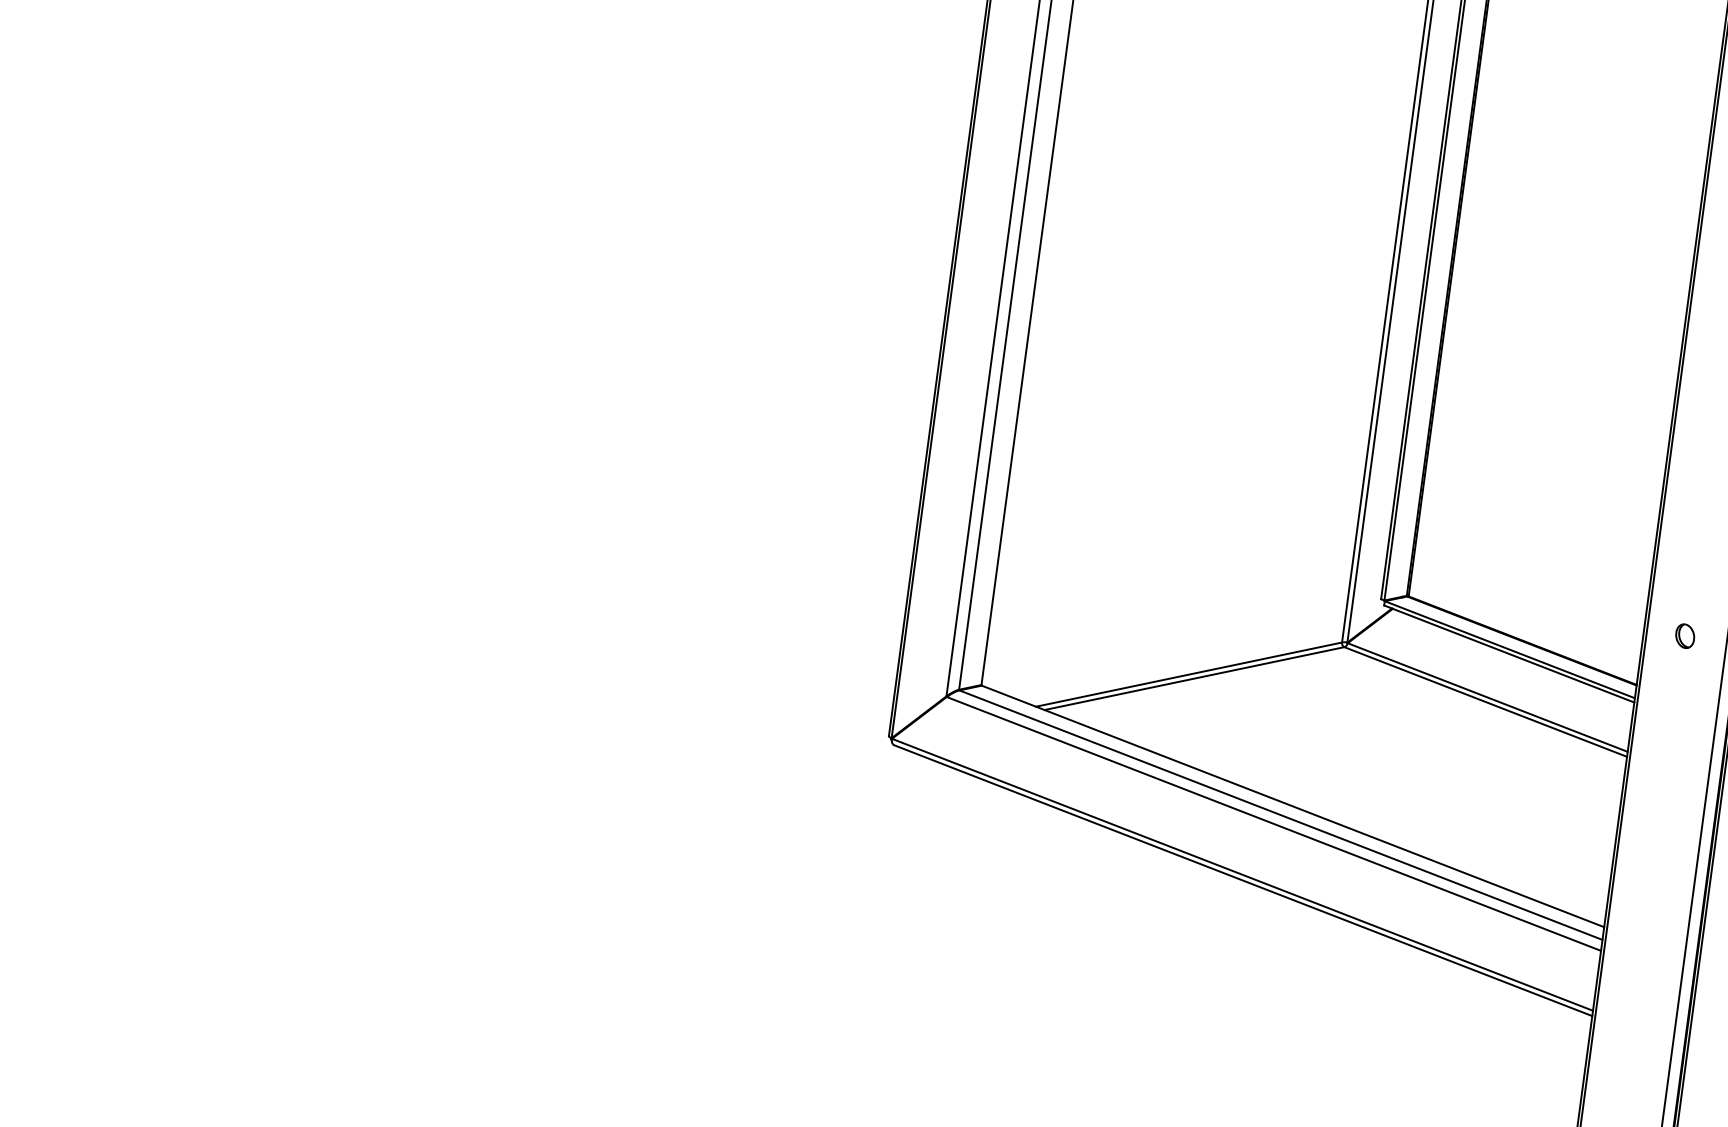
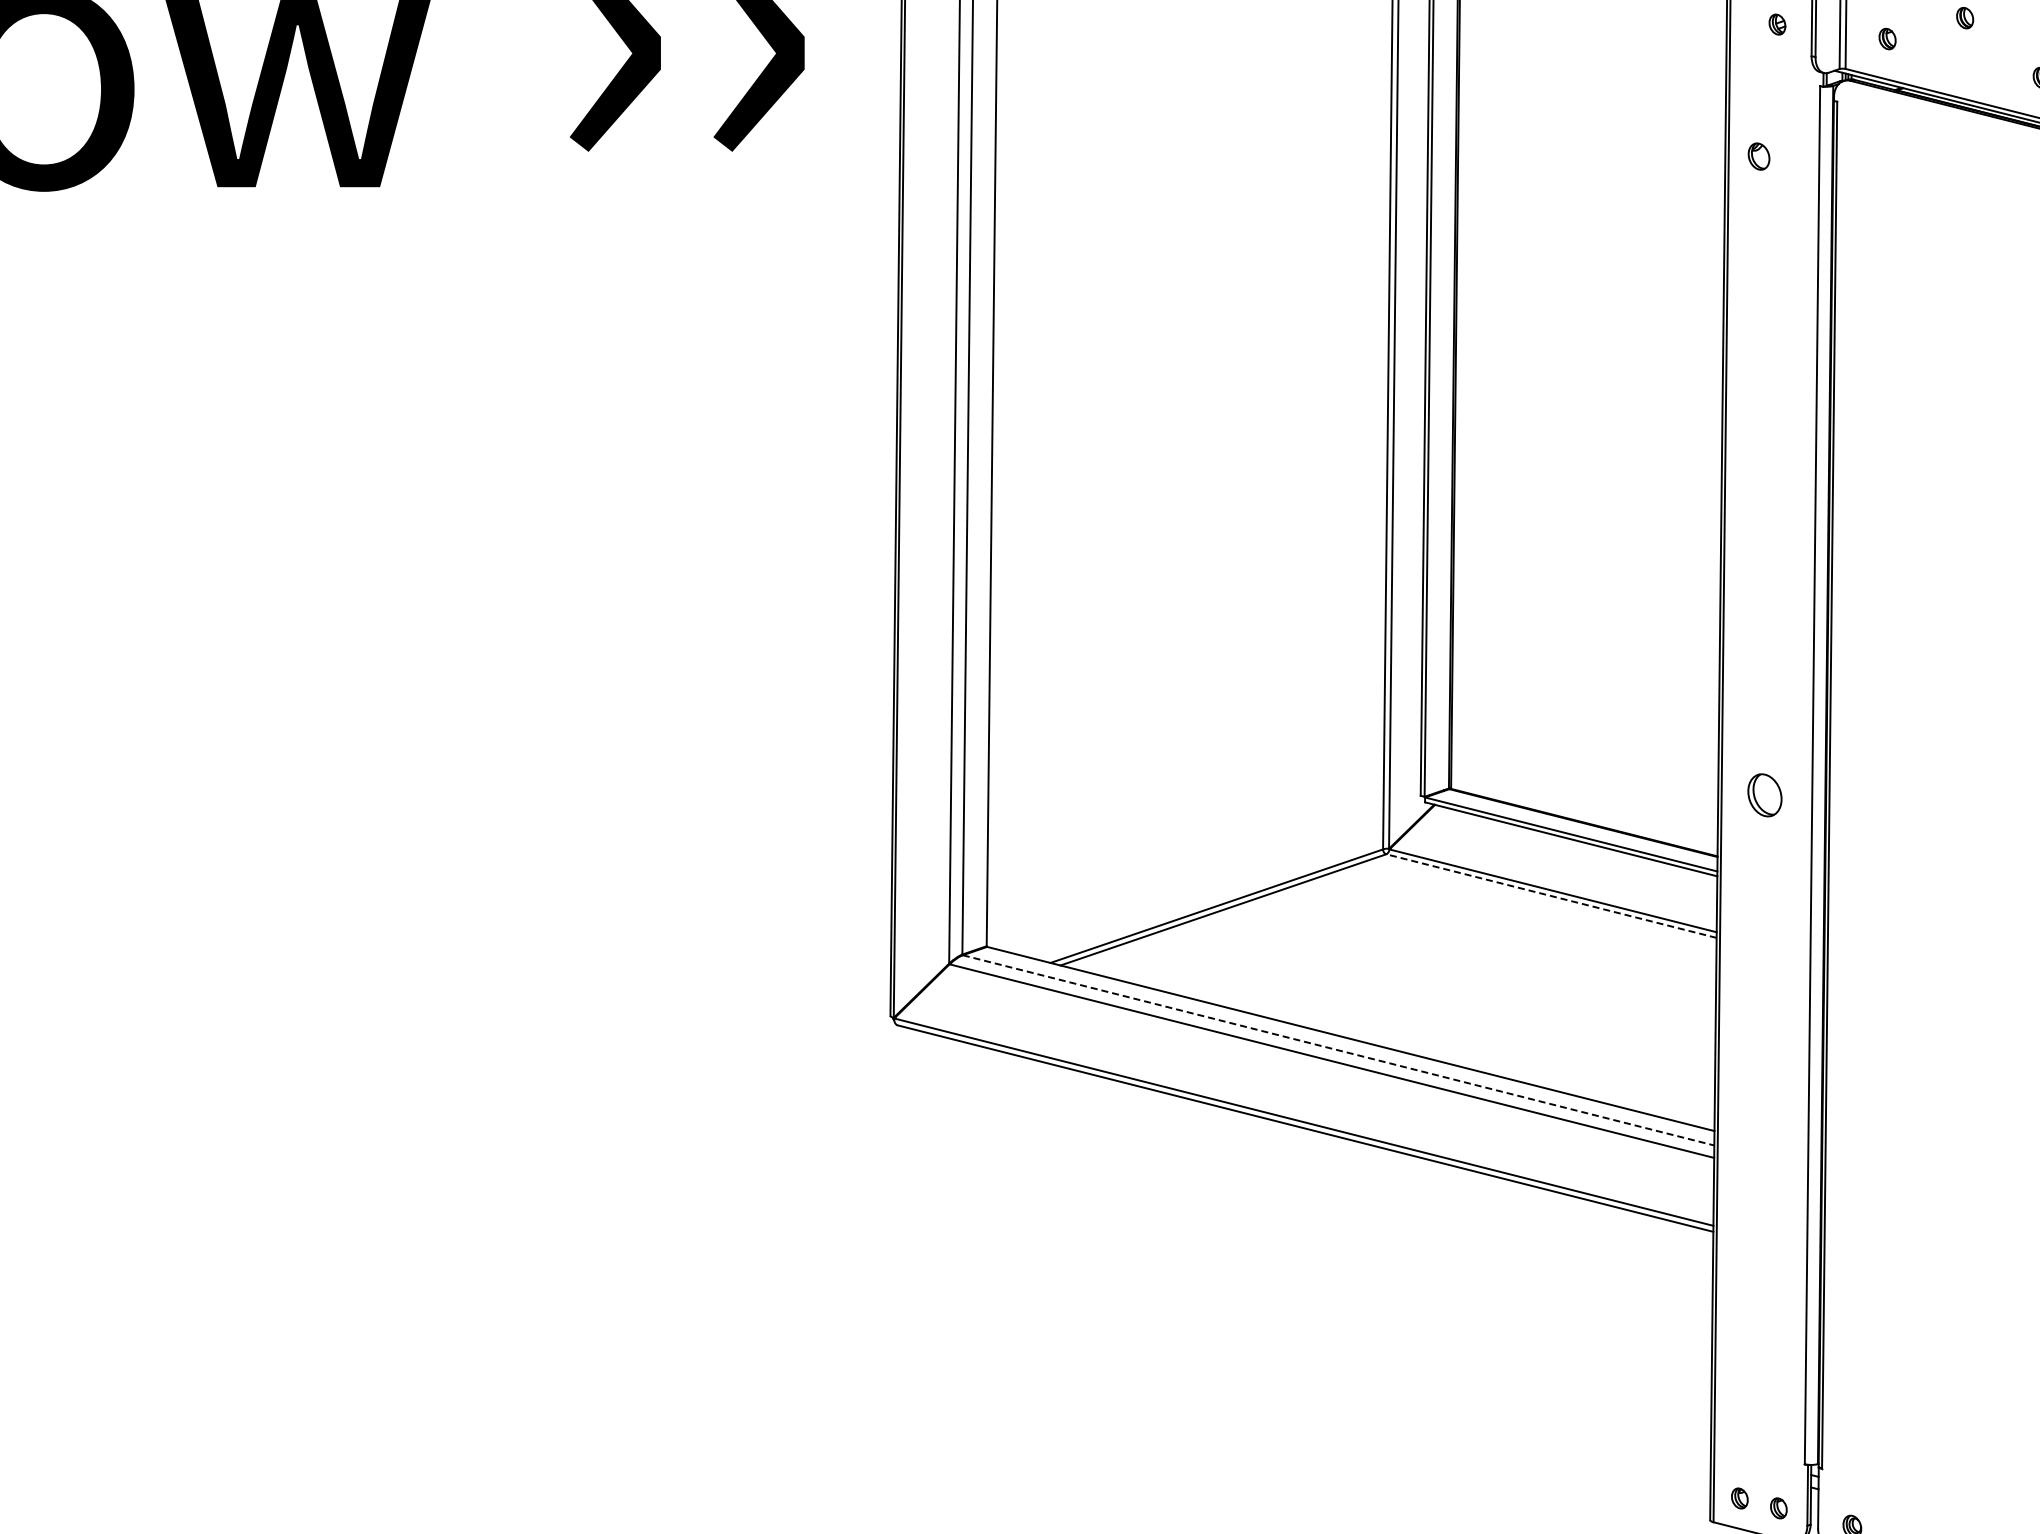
part: (1684, 636) -> (1764, 795), size x1.6
line: (1485, 701) -> (1551, 895), solid -> dashed
line: (1280, 815) -> (1338, 1050), solid -> dashed

